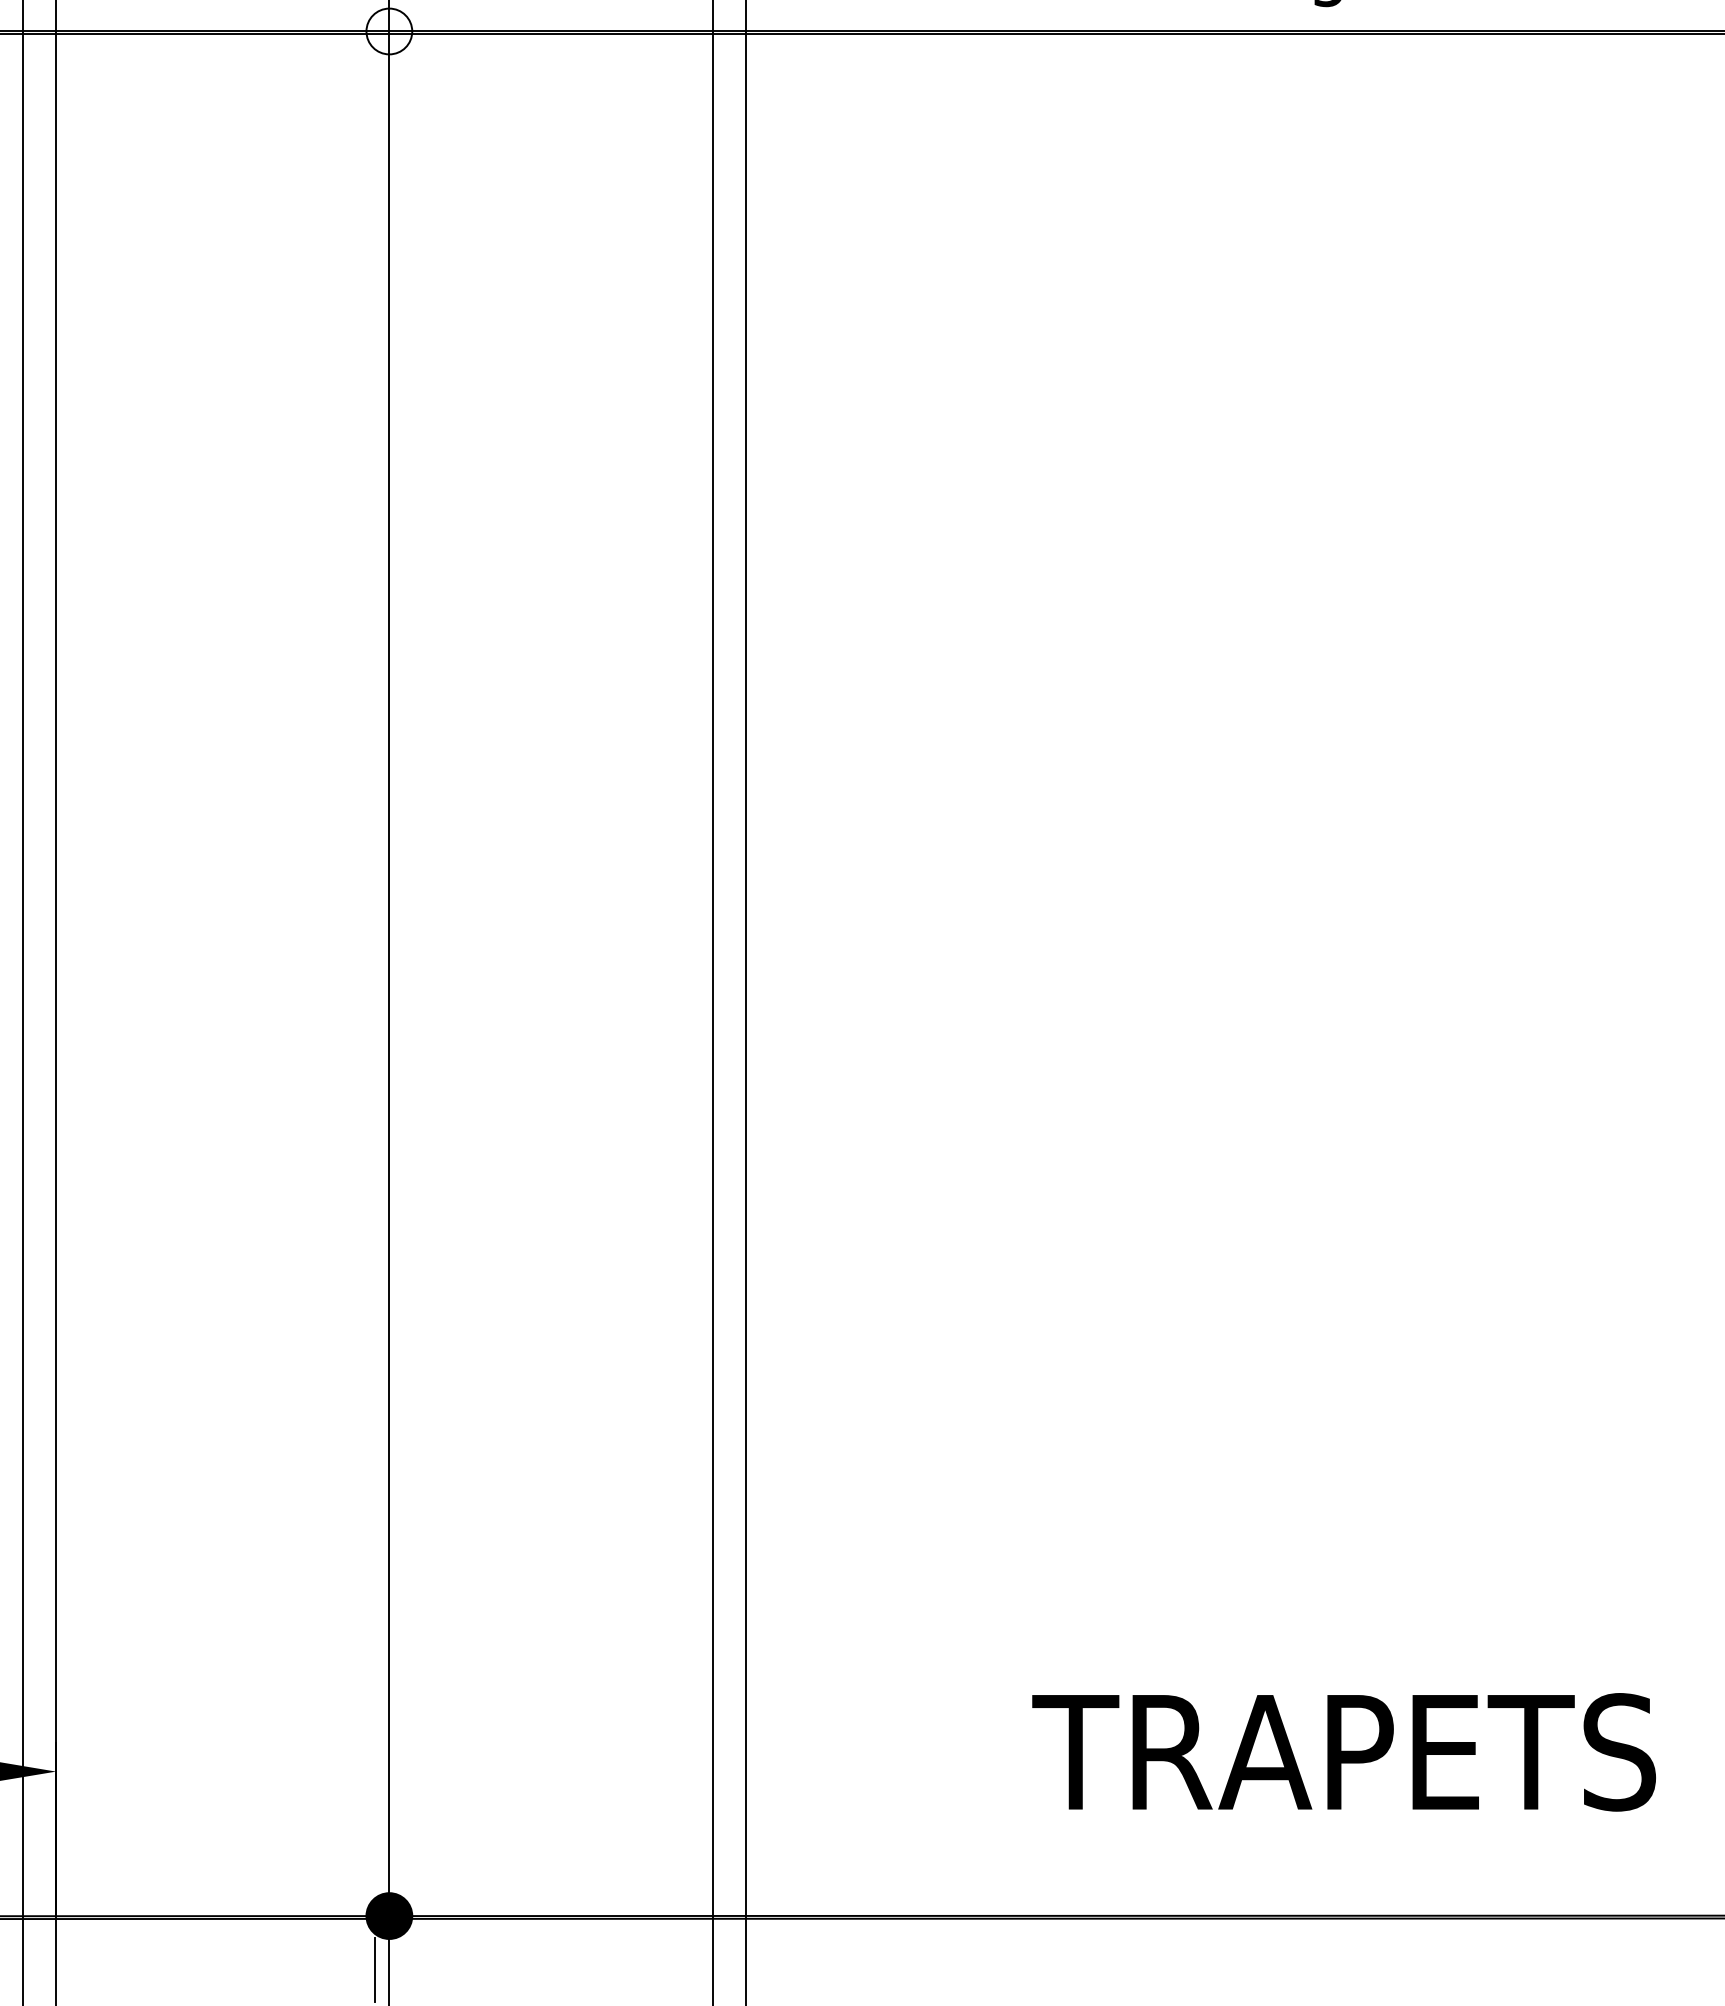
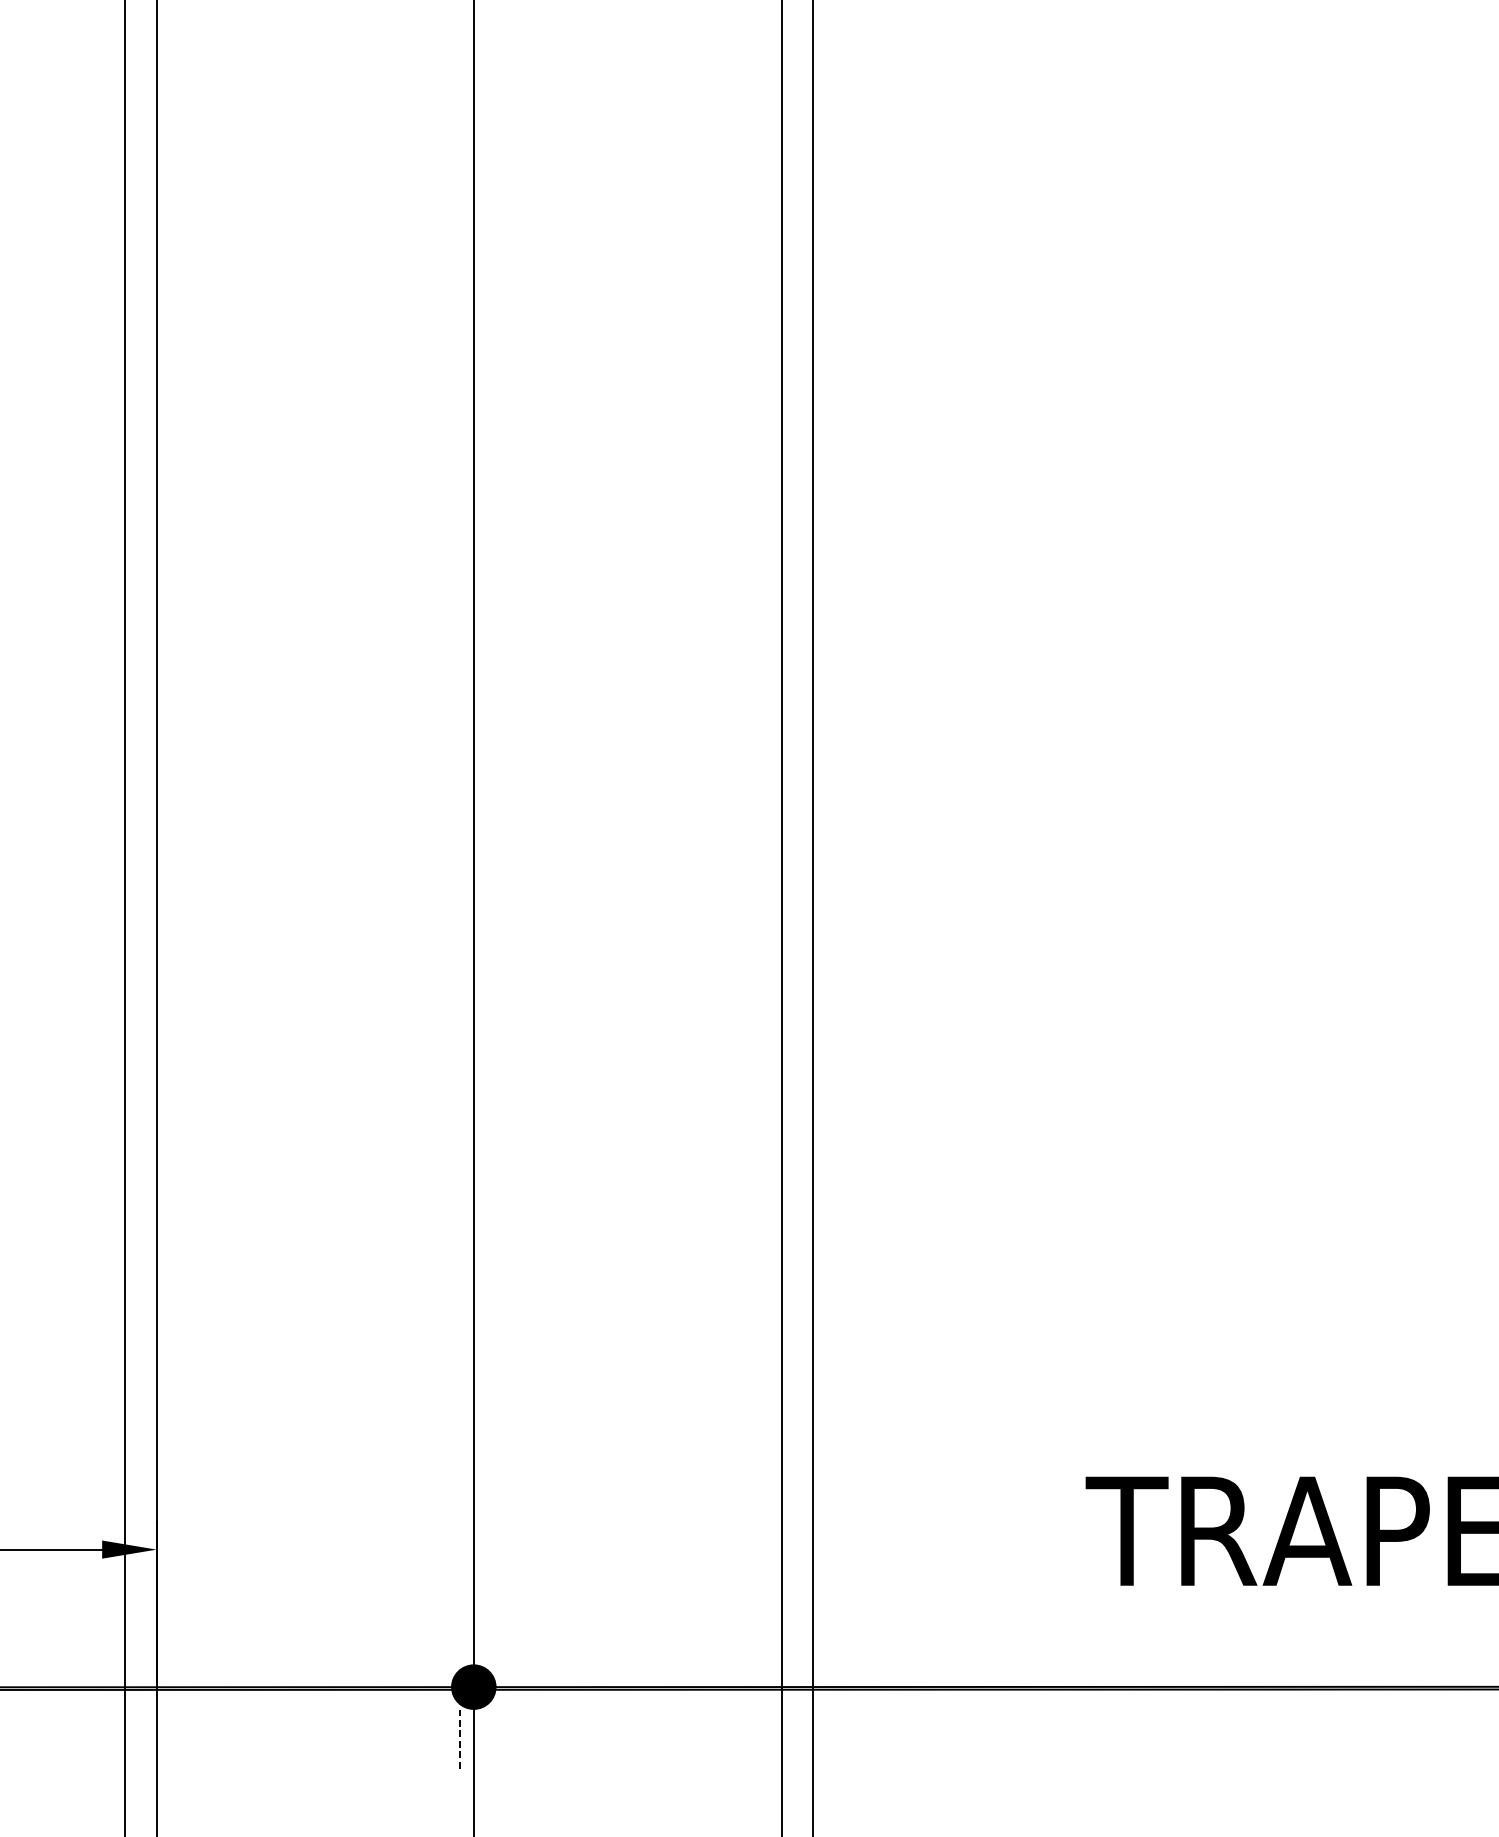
line: (374, 1969) -> (459, 1737), solid -> dashed

